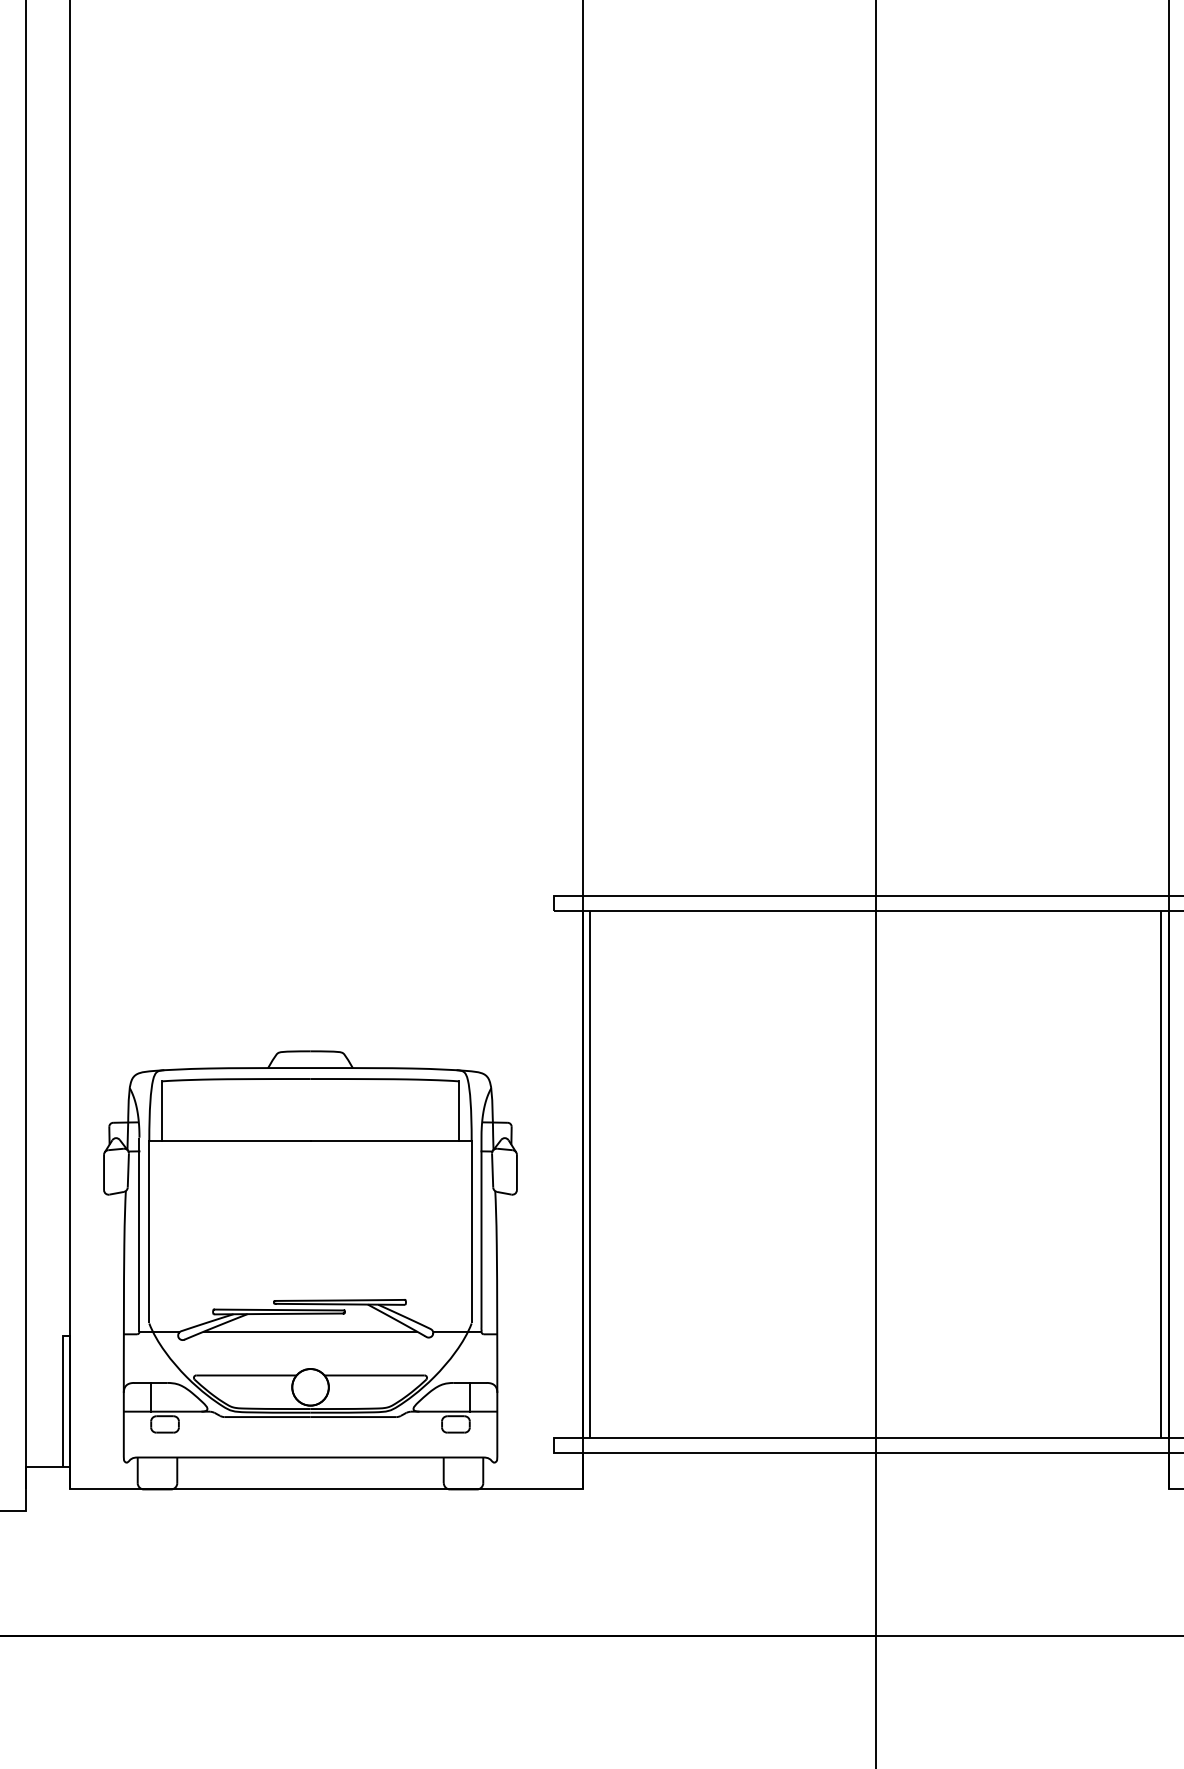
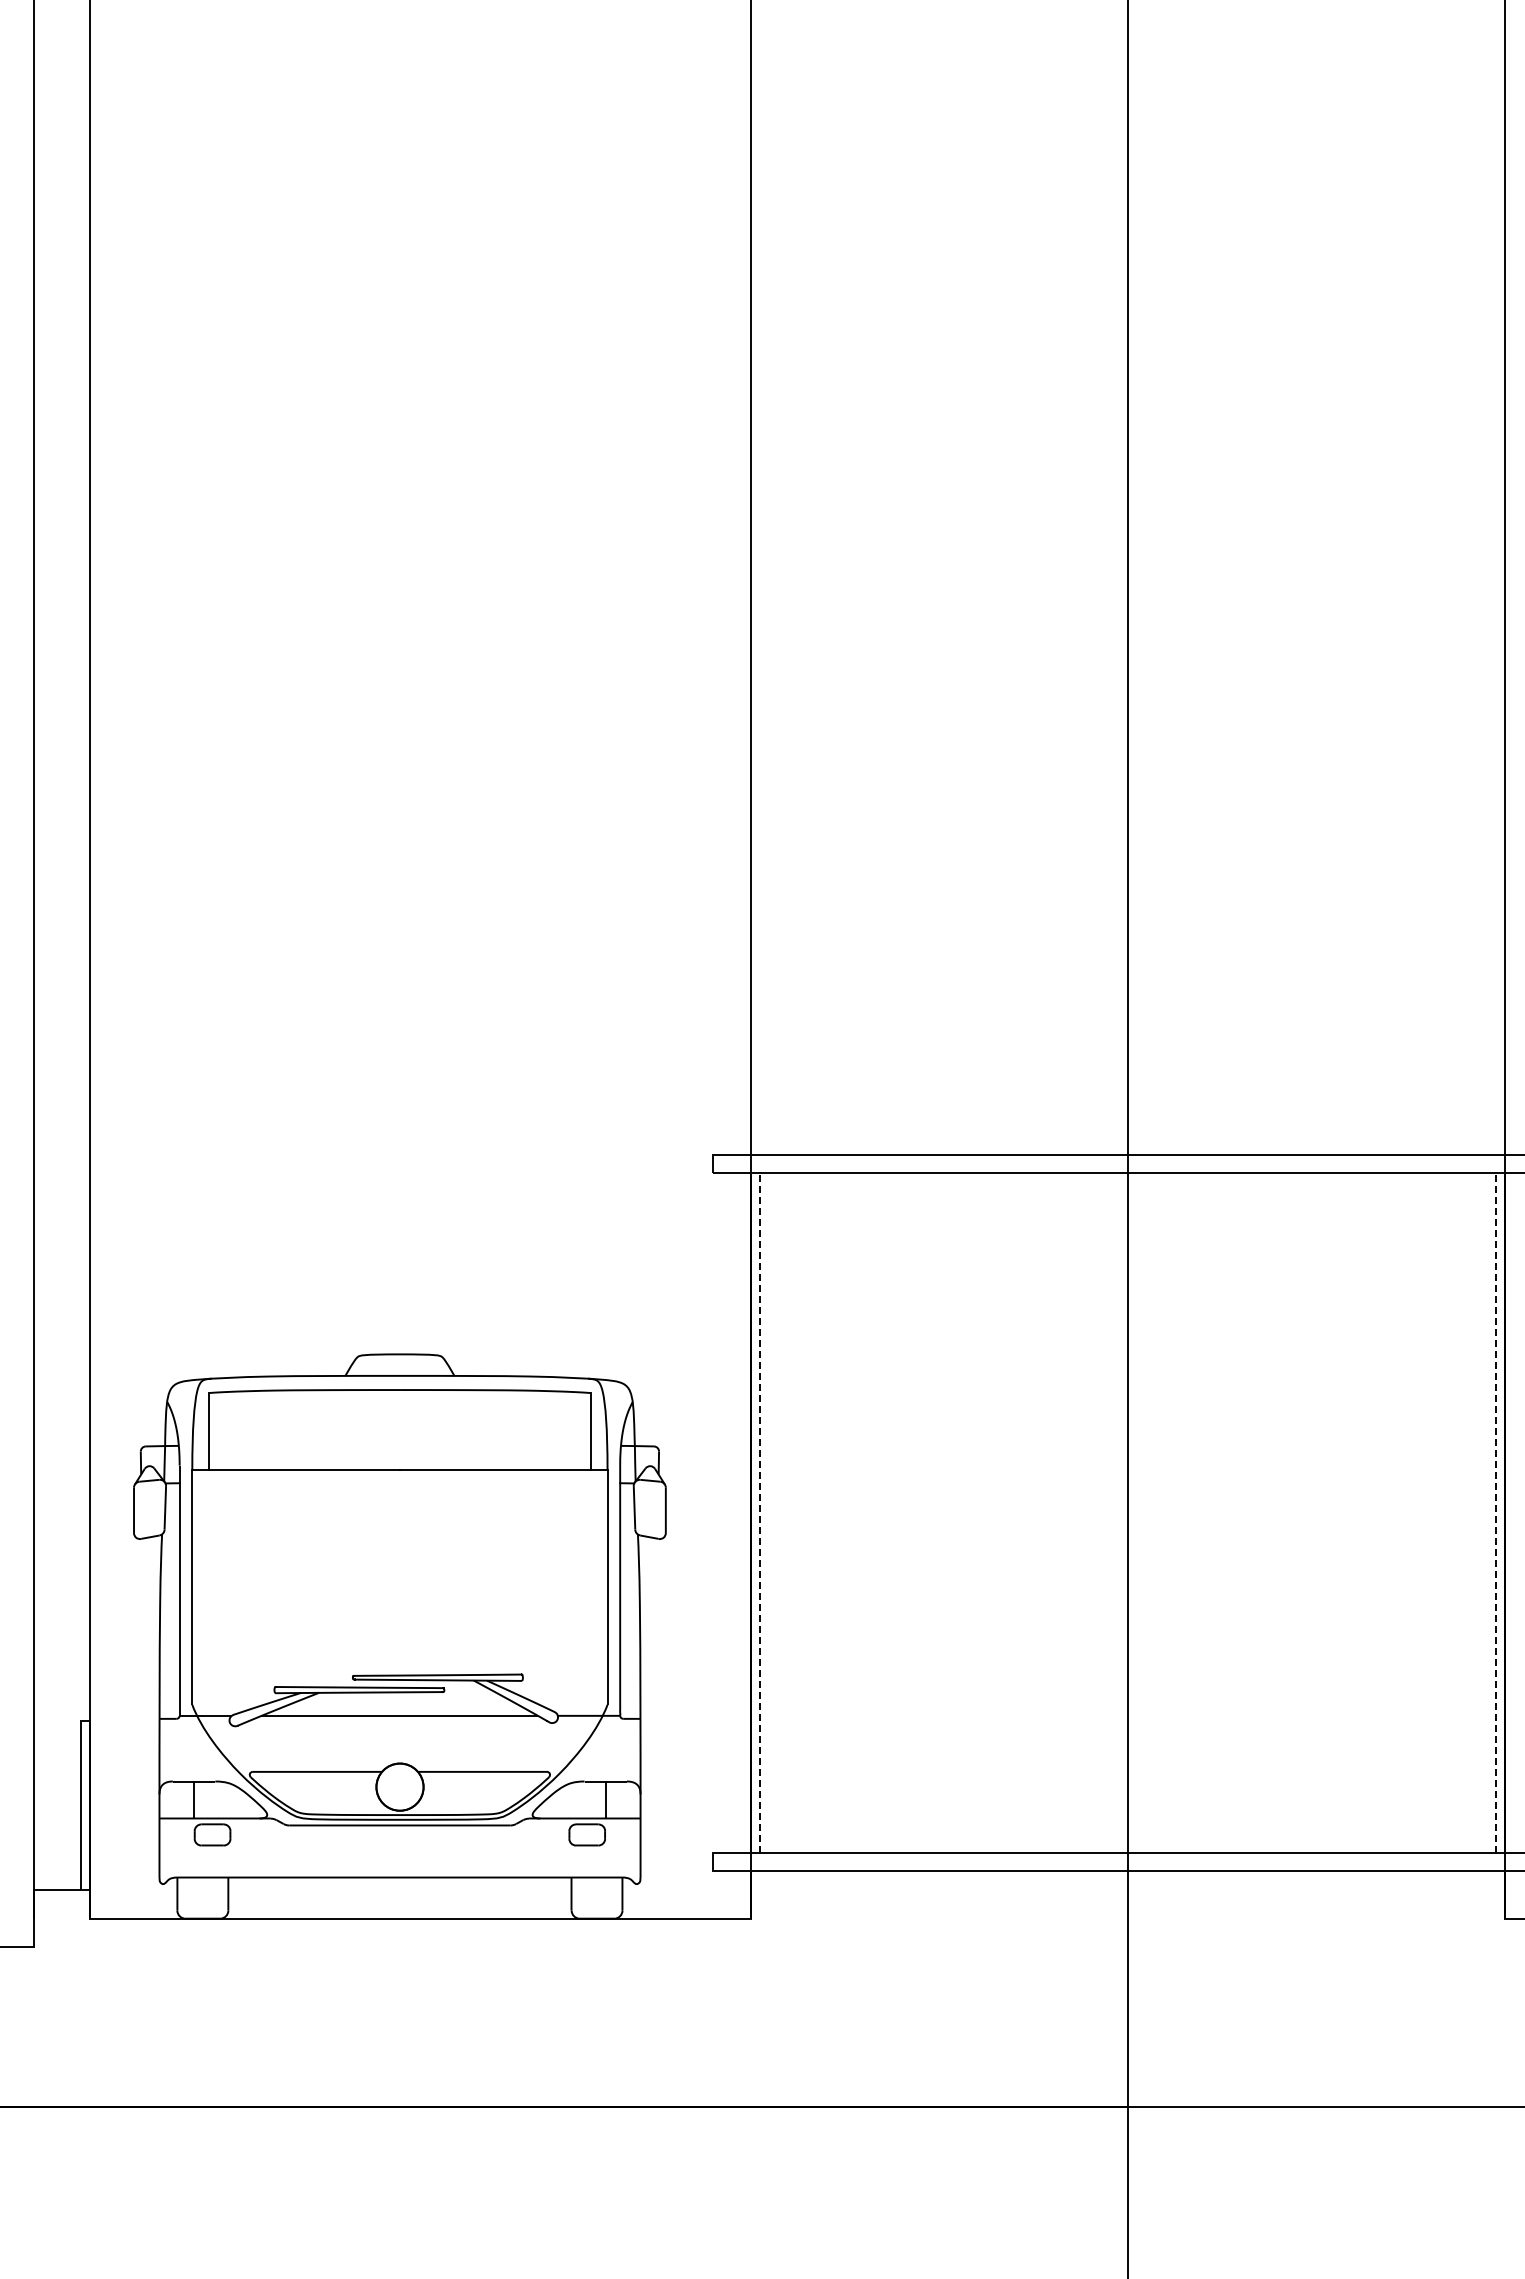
line: (590, 1174) -> (760, 1513), solid -> dashed
line: (1161, 1174) -> (1495, 1513), solid -> dashed

